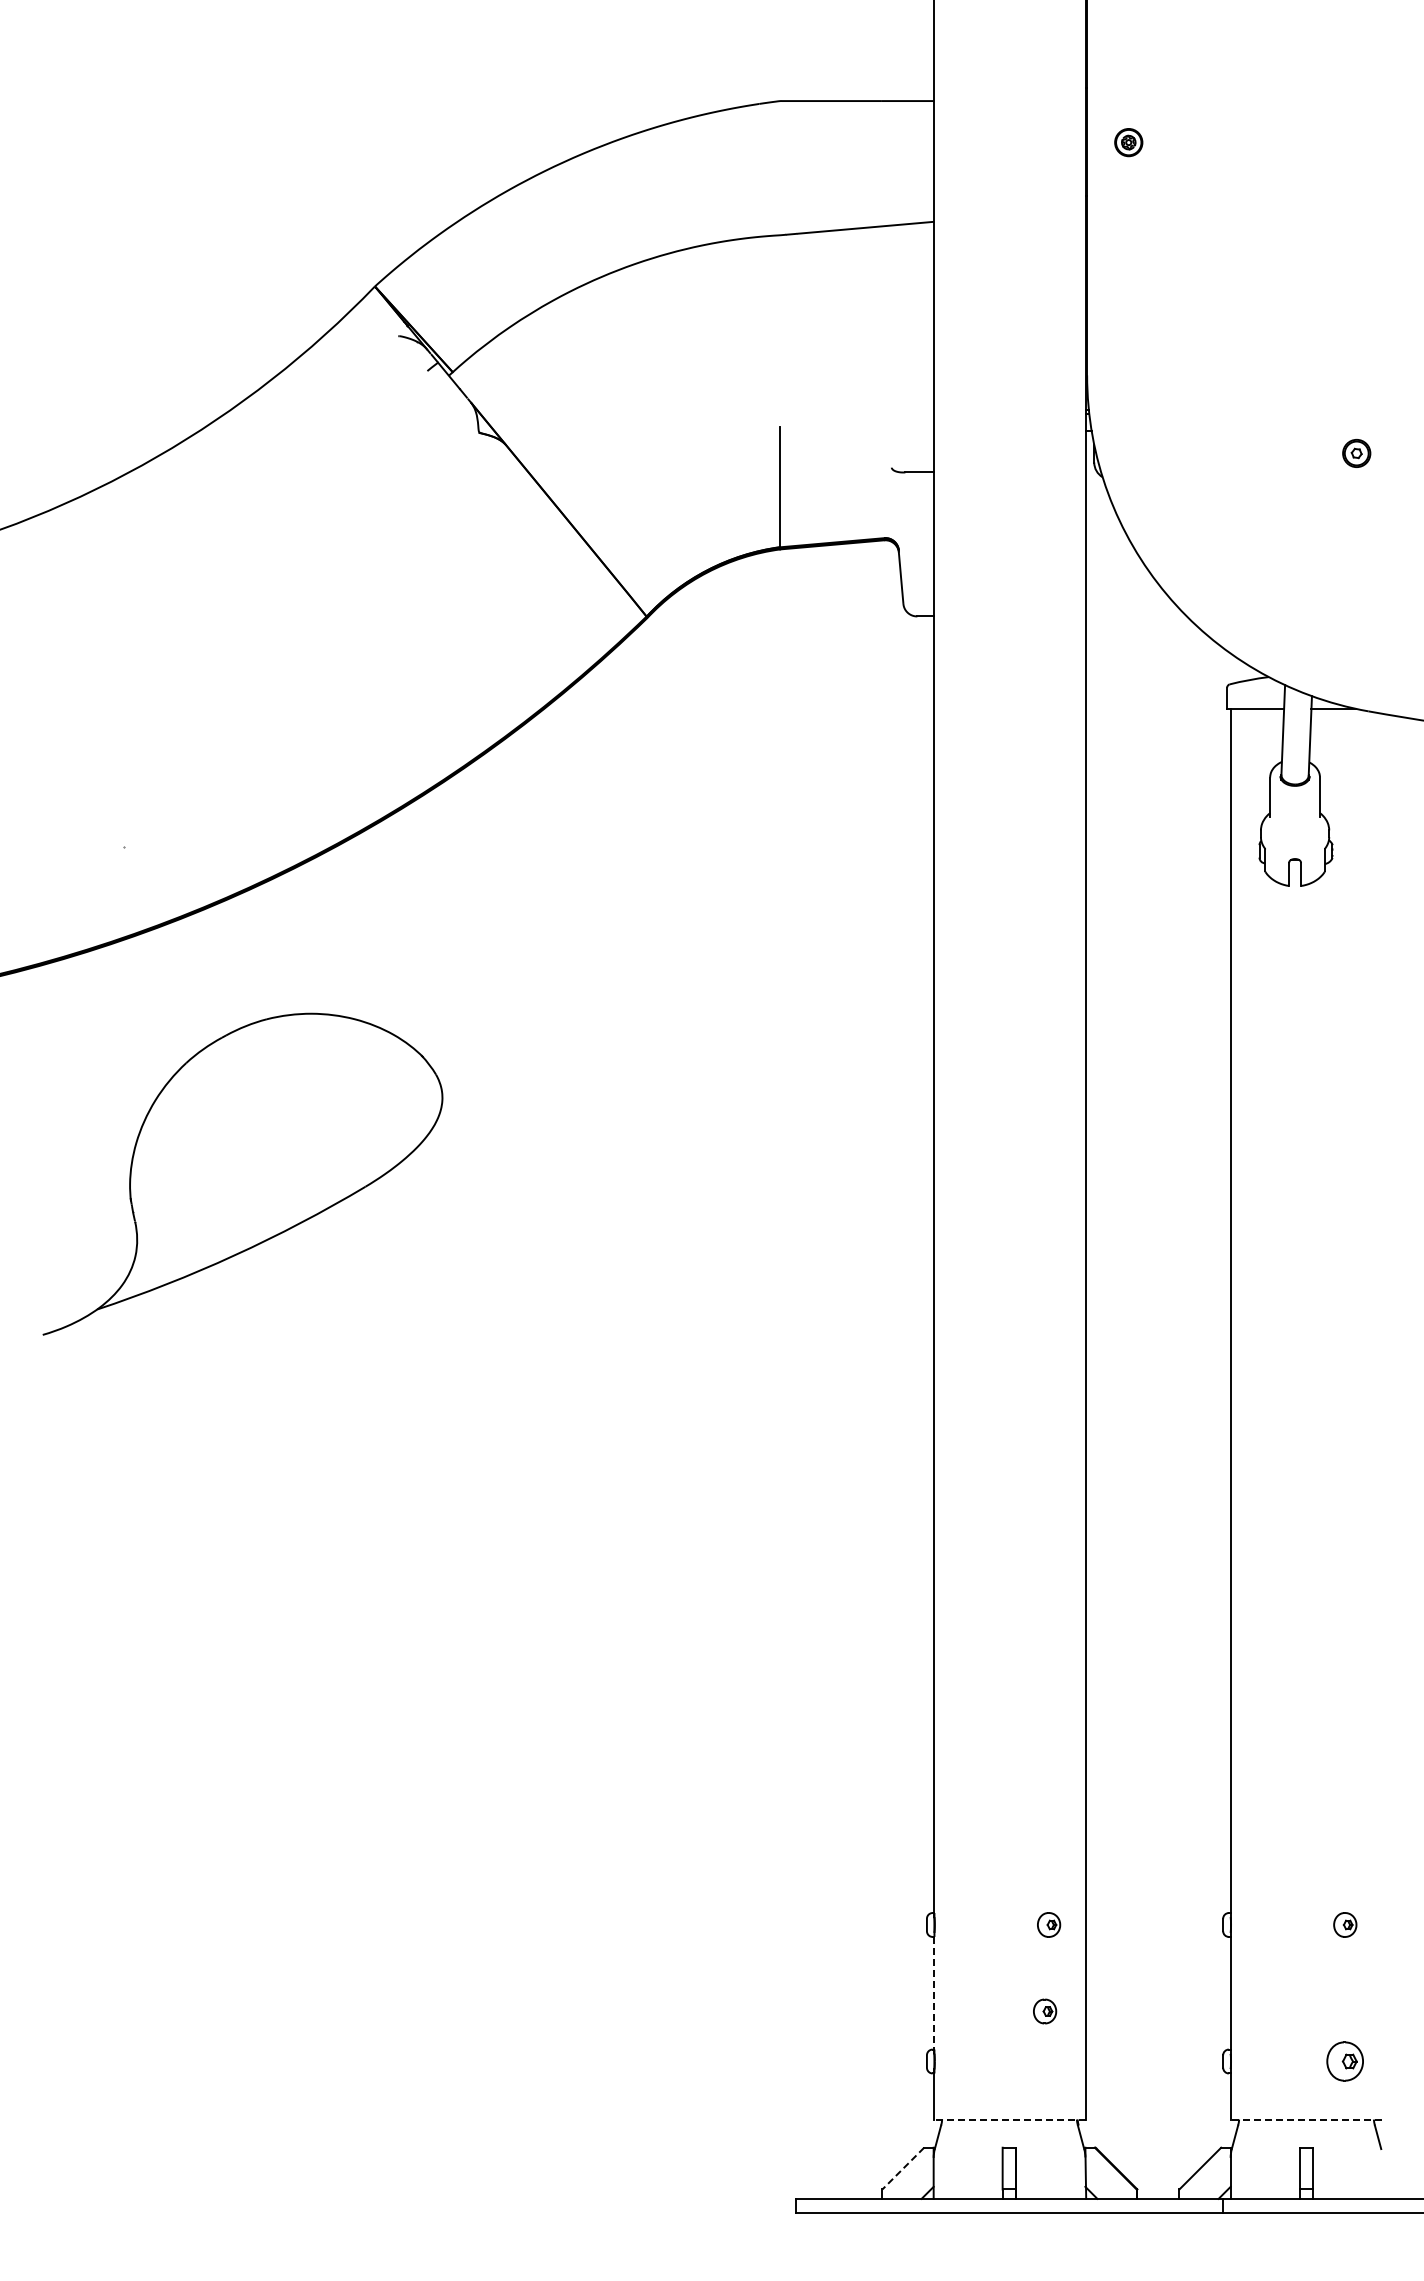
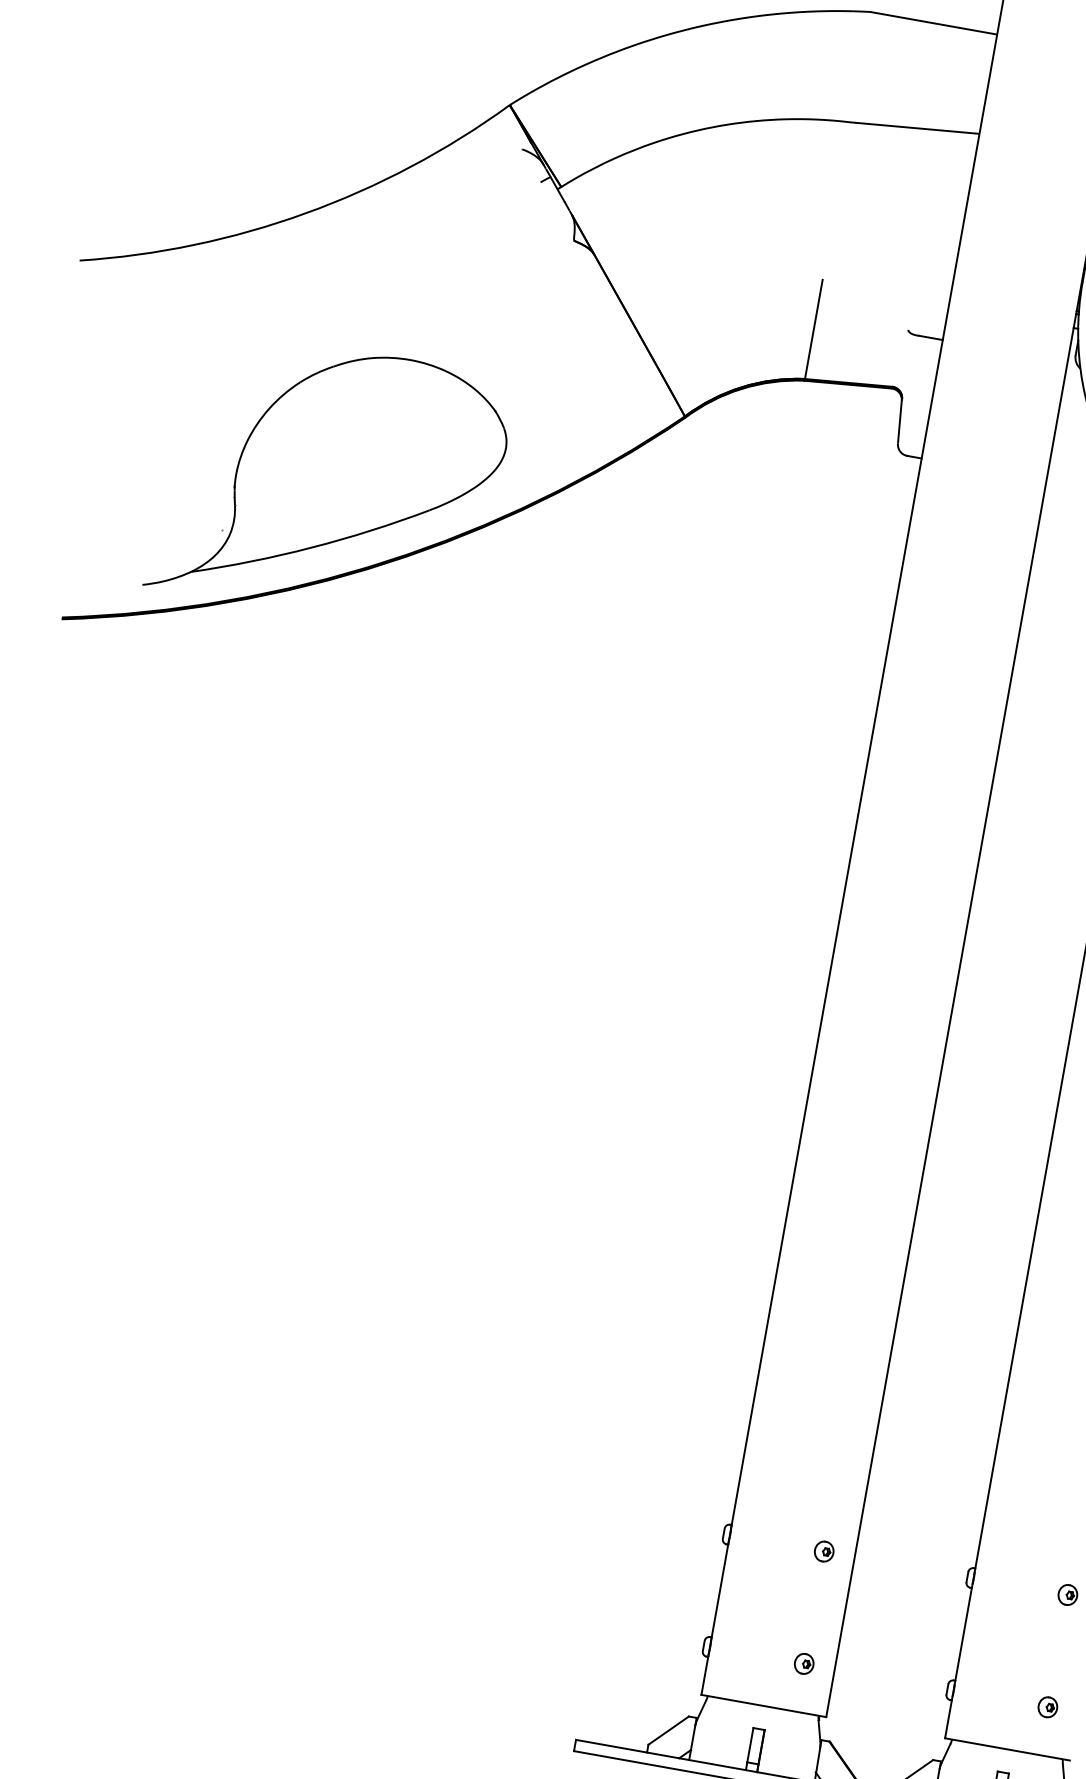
part: (242, 1173) -> (330, 481), moved
line: (934, 1993) -> (719, 1591), dashed -> solid
part: (1045, 2011) -> (804, 1663), moved
part: (1345, 2061) -> (1048, 1707), size x0.62
line: (1010, 2119) -> (764, 1705), dashed -> solid
line: (1306, 2119) -> (1007, 1749), dashed -> solid
line: (903, 2168) -> (668, 1730), dashed -> solid

